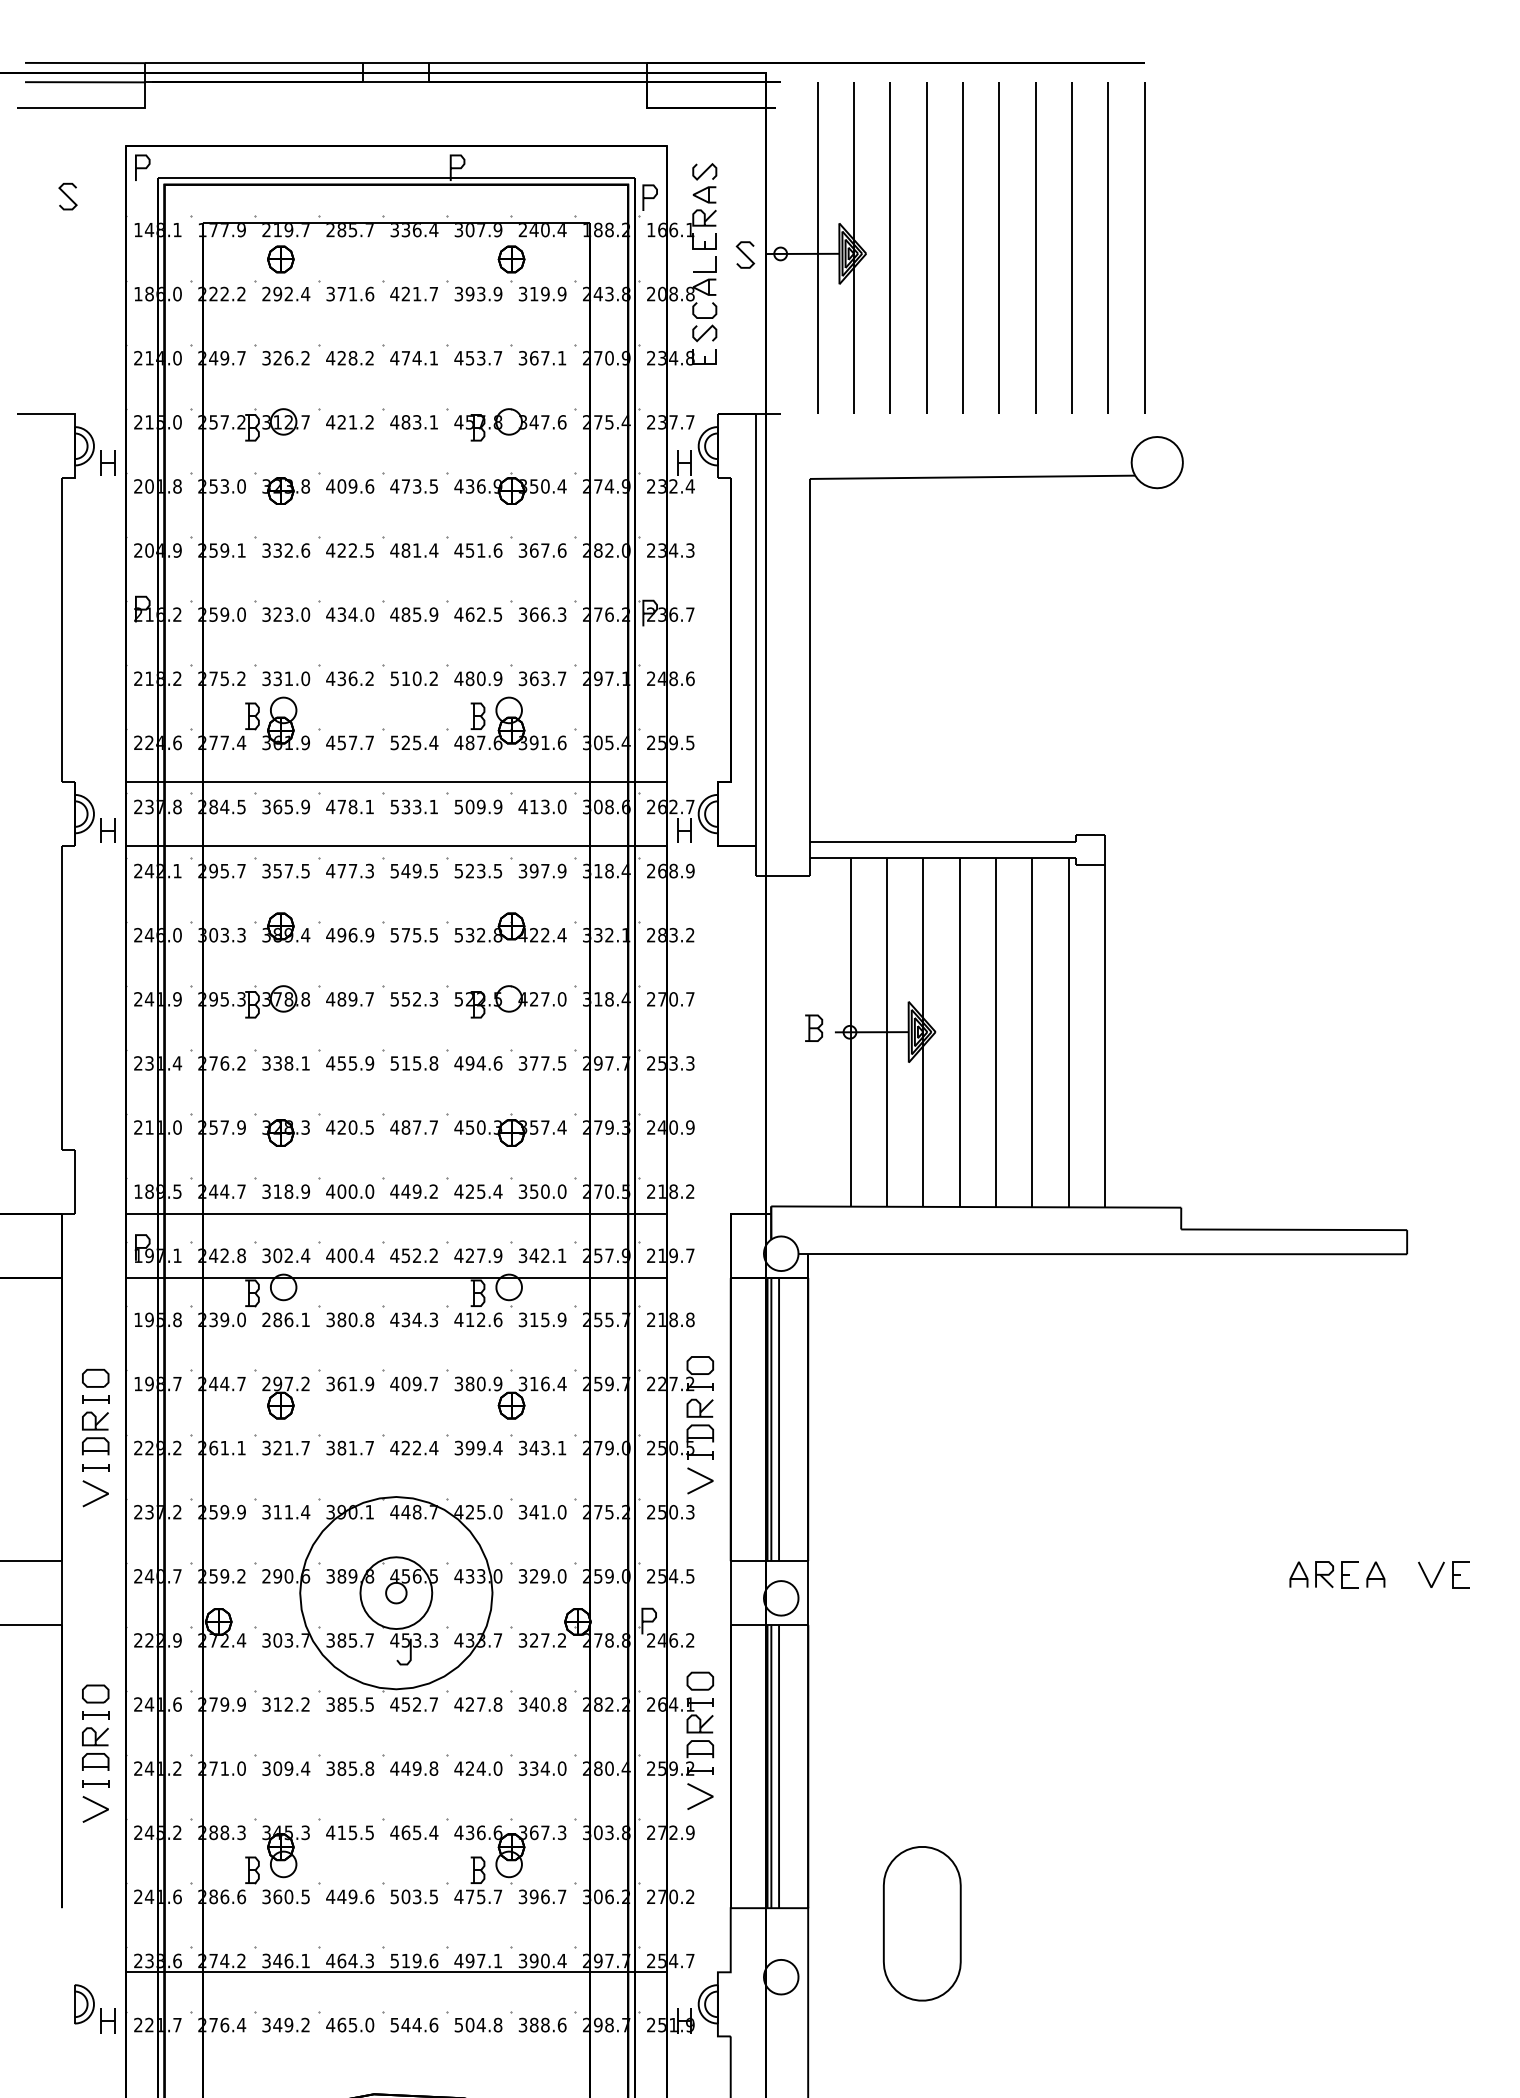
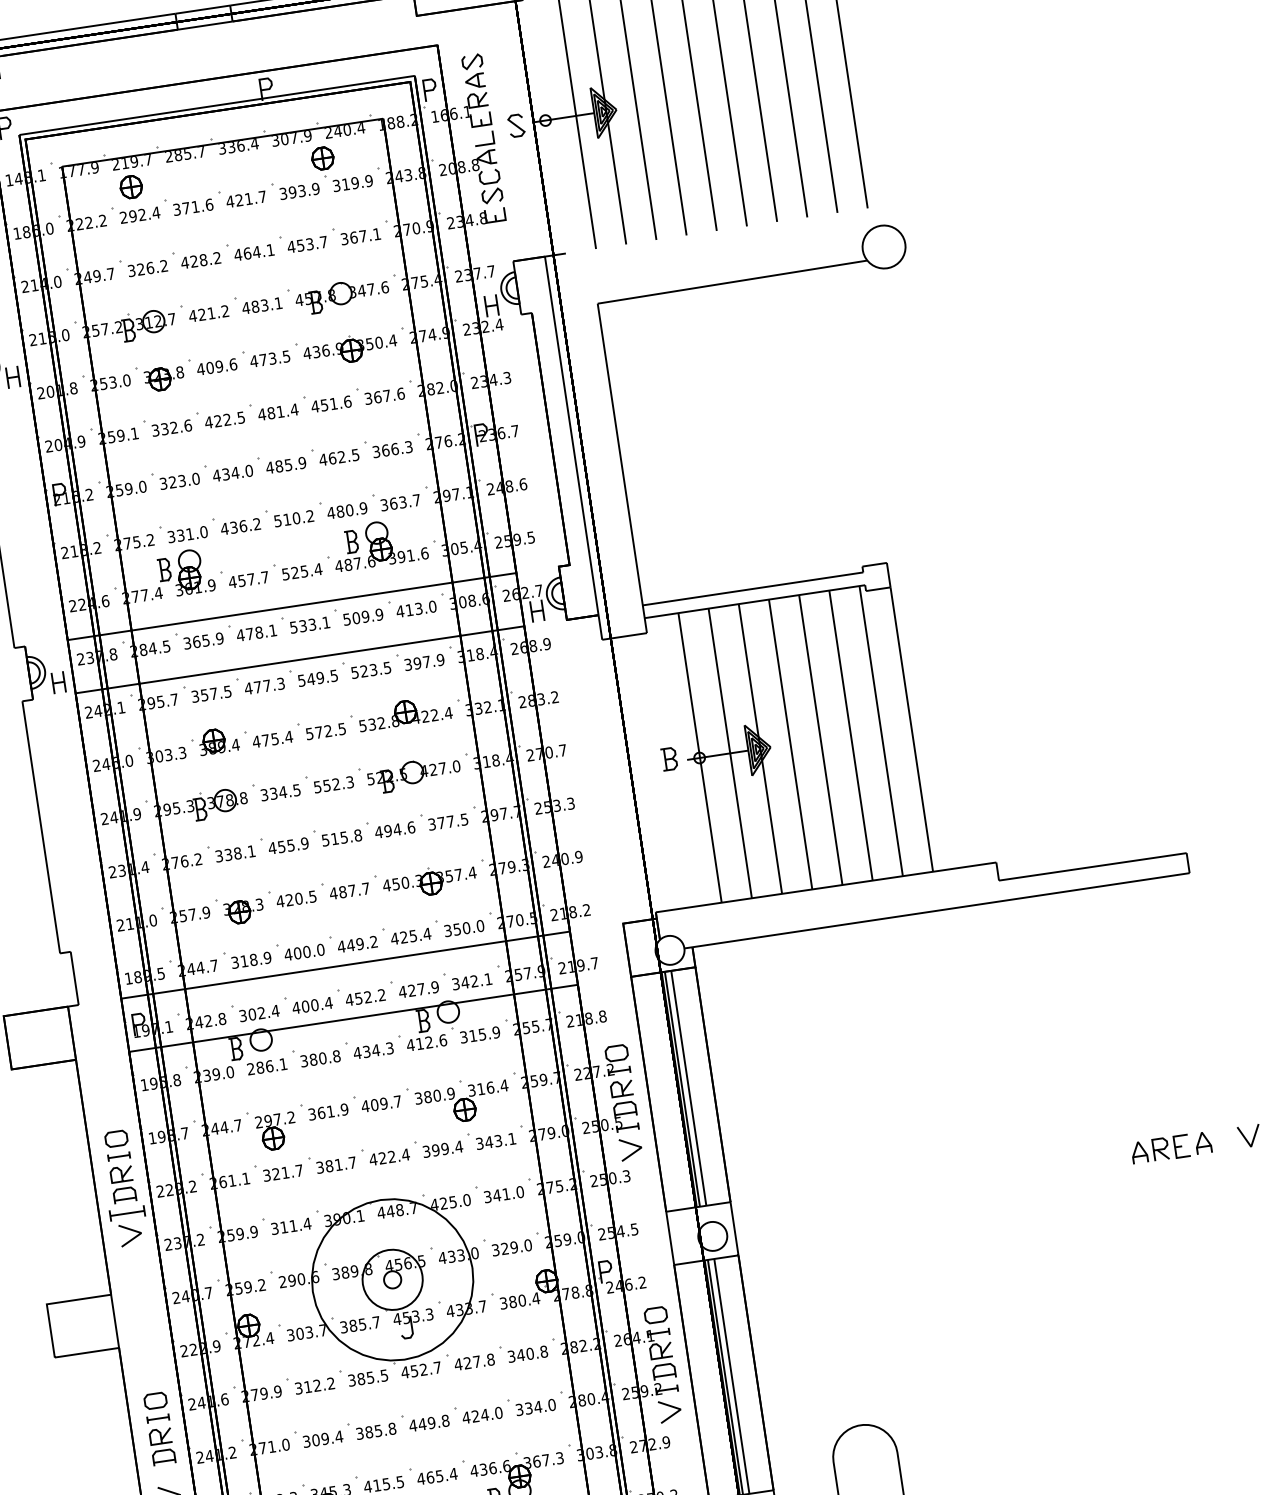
text: (405, 358) -> (247, 253), 474.1 -> 464.1
text: (355, 934) -> (277, 738), 496.9 -> 475.4
text: (417, 934) -> (328, 730), 575.5 -> 572.5
text: (349, 999) -> (280, 792), 489.7 -> 334.5
part: (95, 1467) -> (127, 1212), size x1.6
text: (548, 1640) -> (524, 1300), 327.2 -> 380.4
part: (95, 1783) -> (166, 1475), removed

